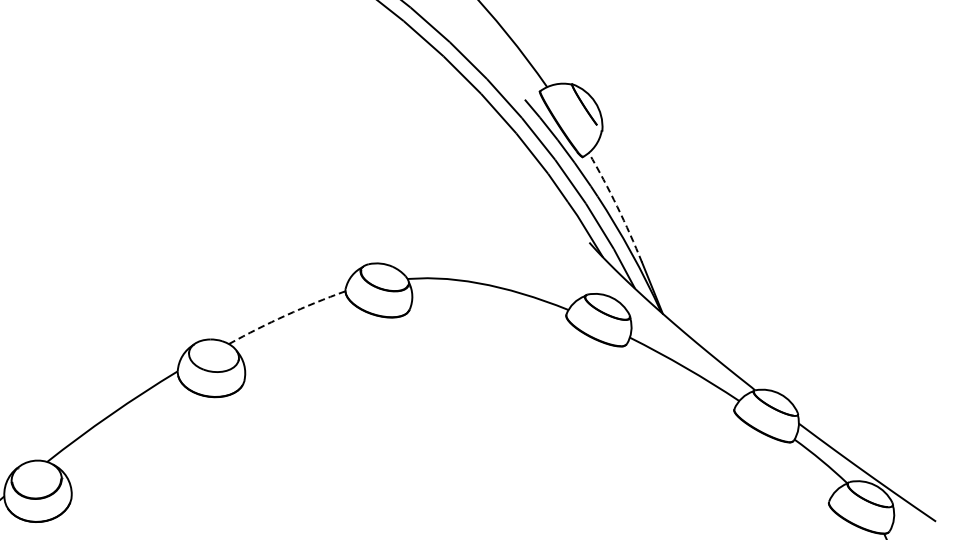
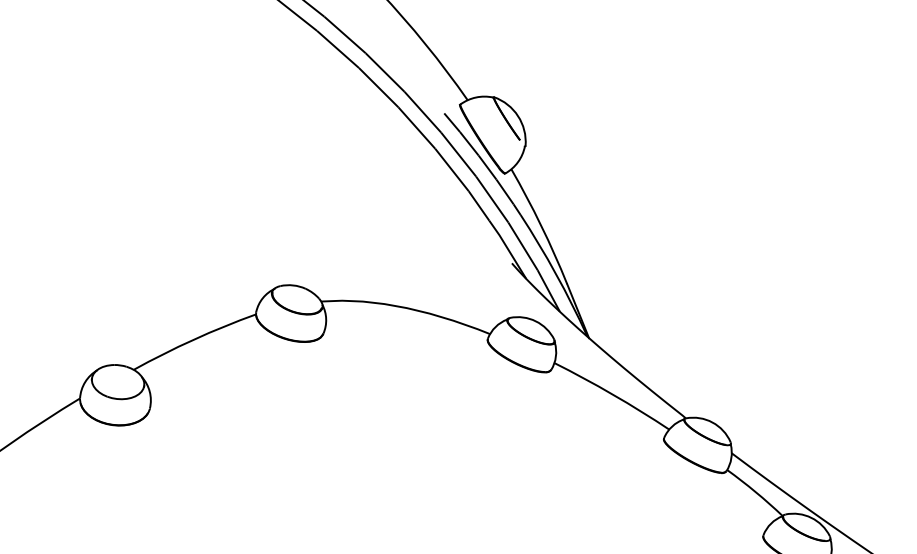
arc: (617, 206) -> (541, 225), dashed -> solid
arc: (286, 315) -> (194, 339), dashed -> solid

